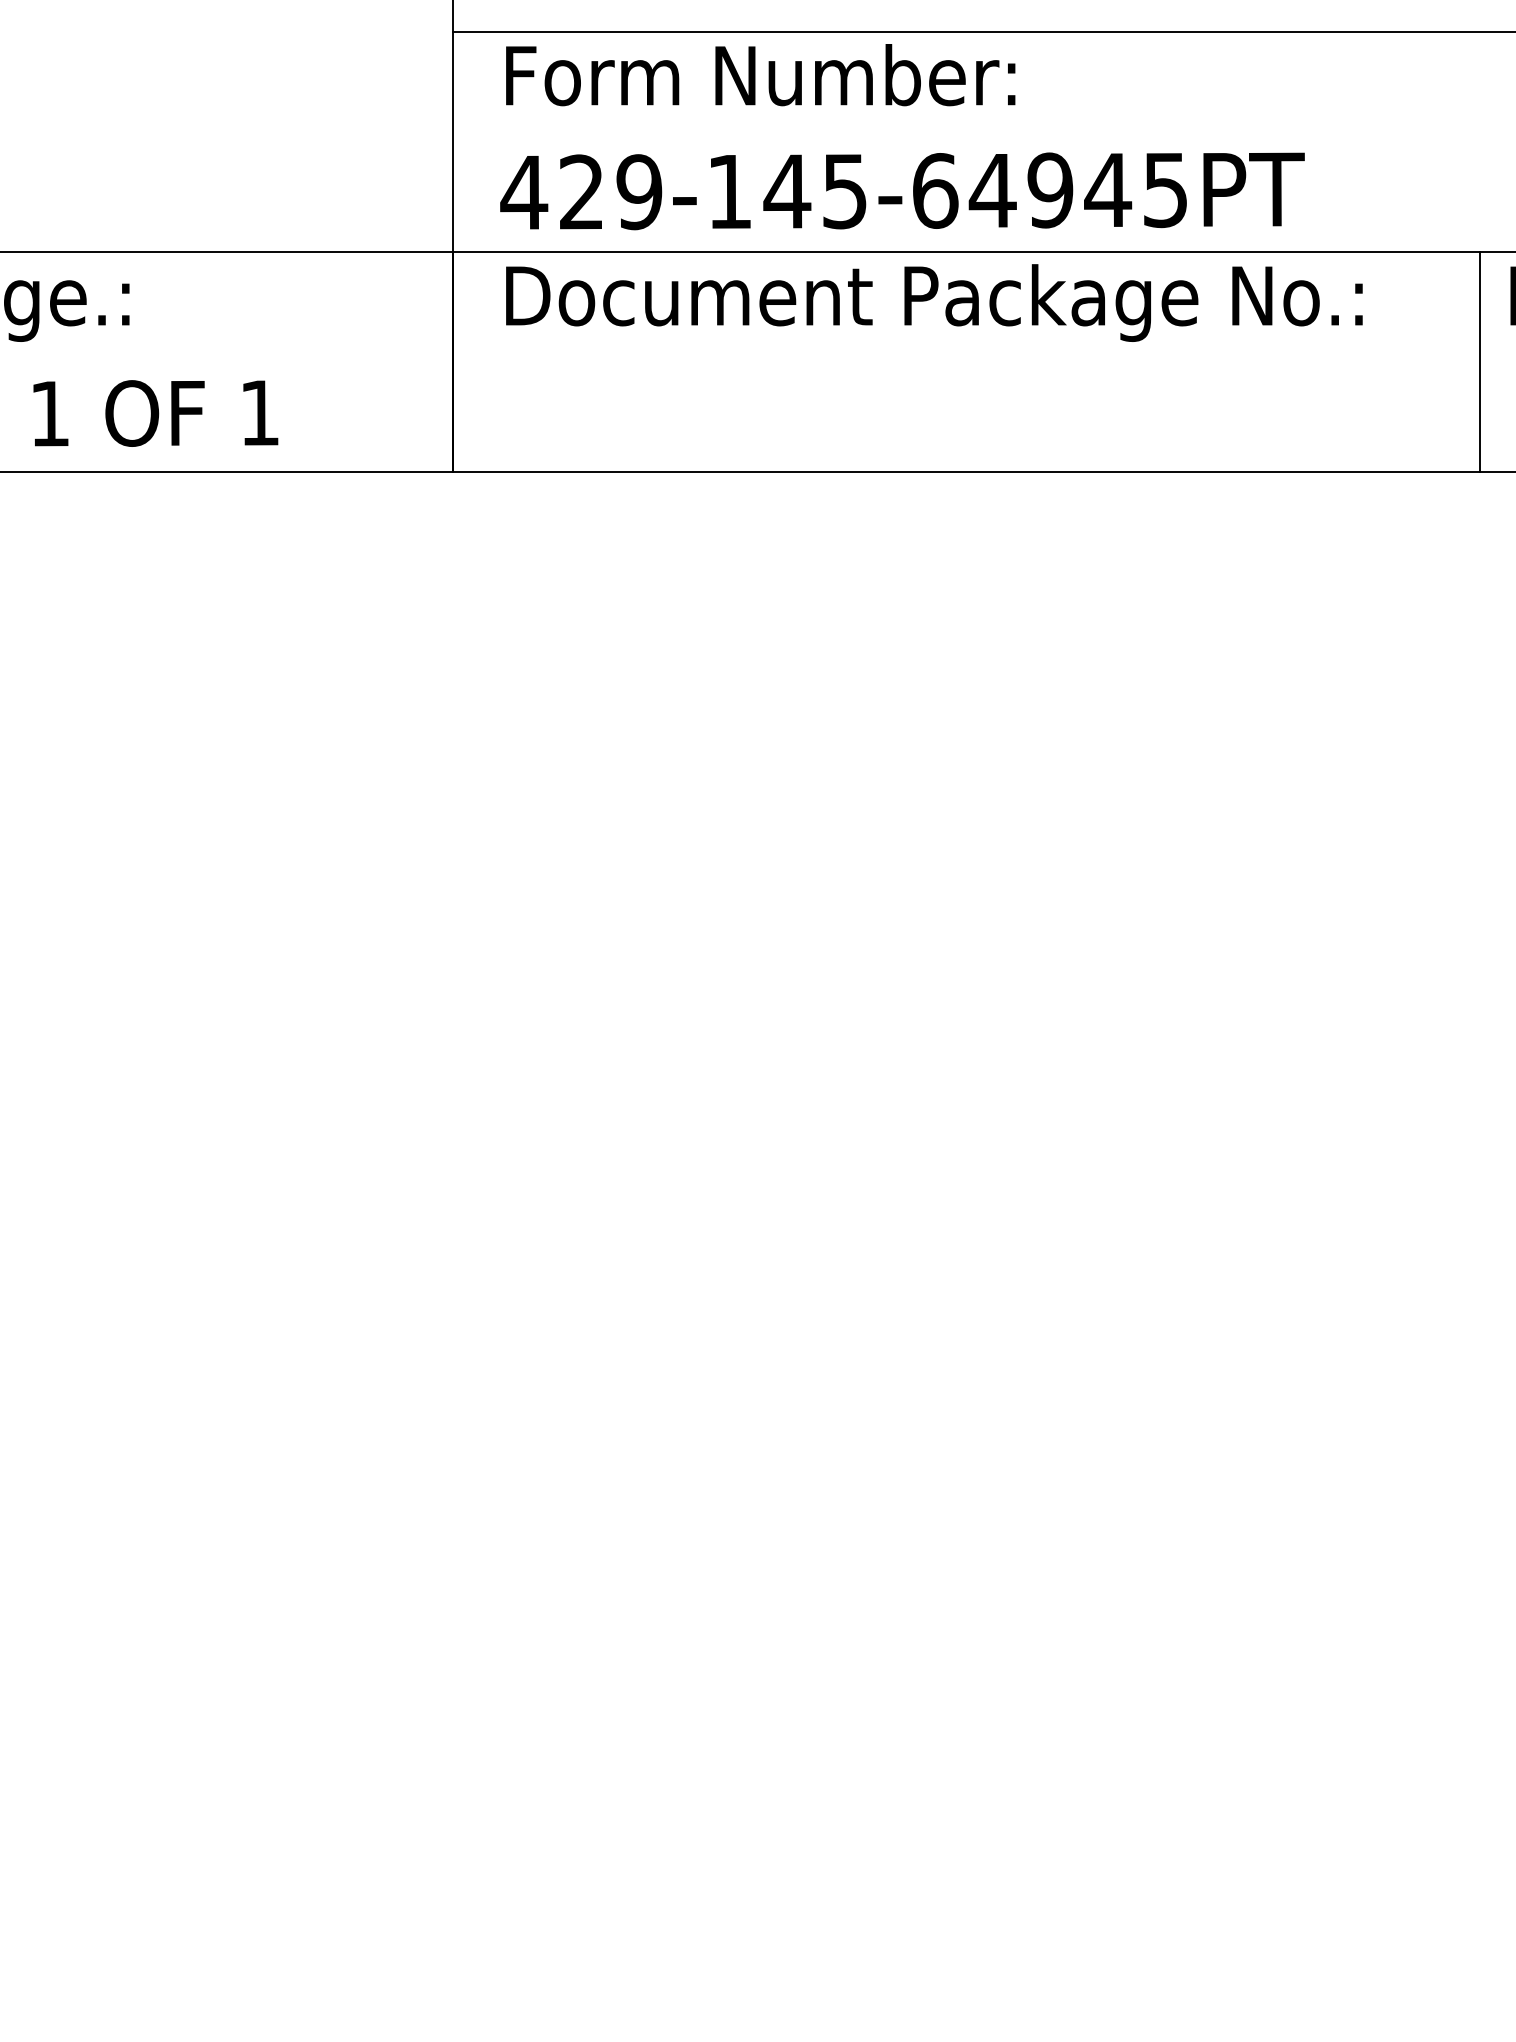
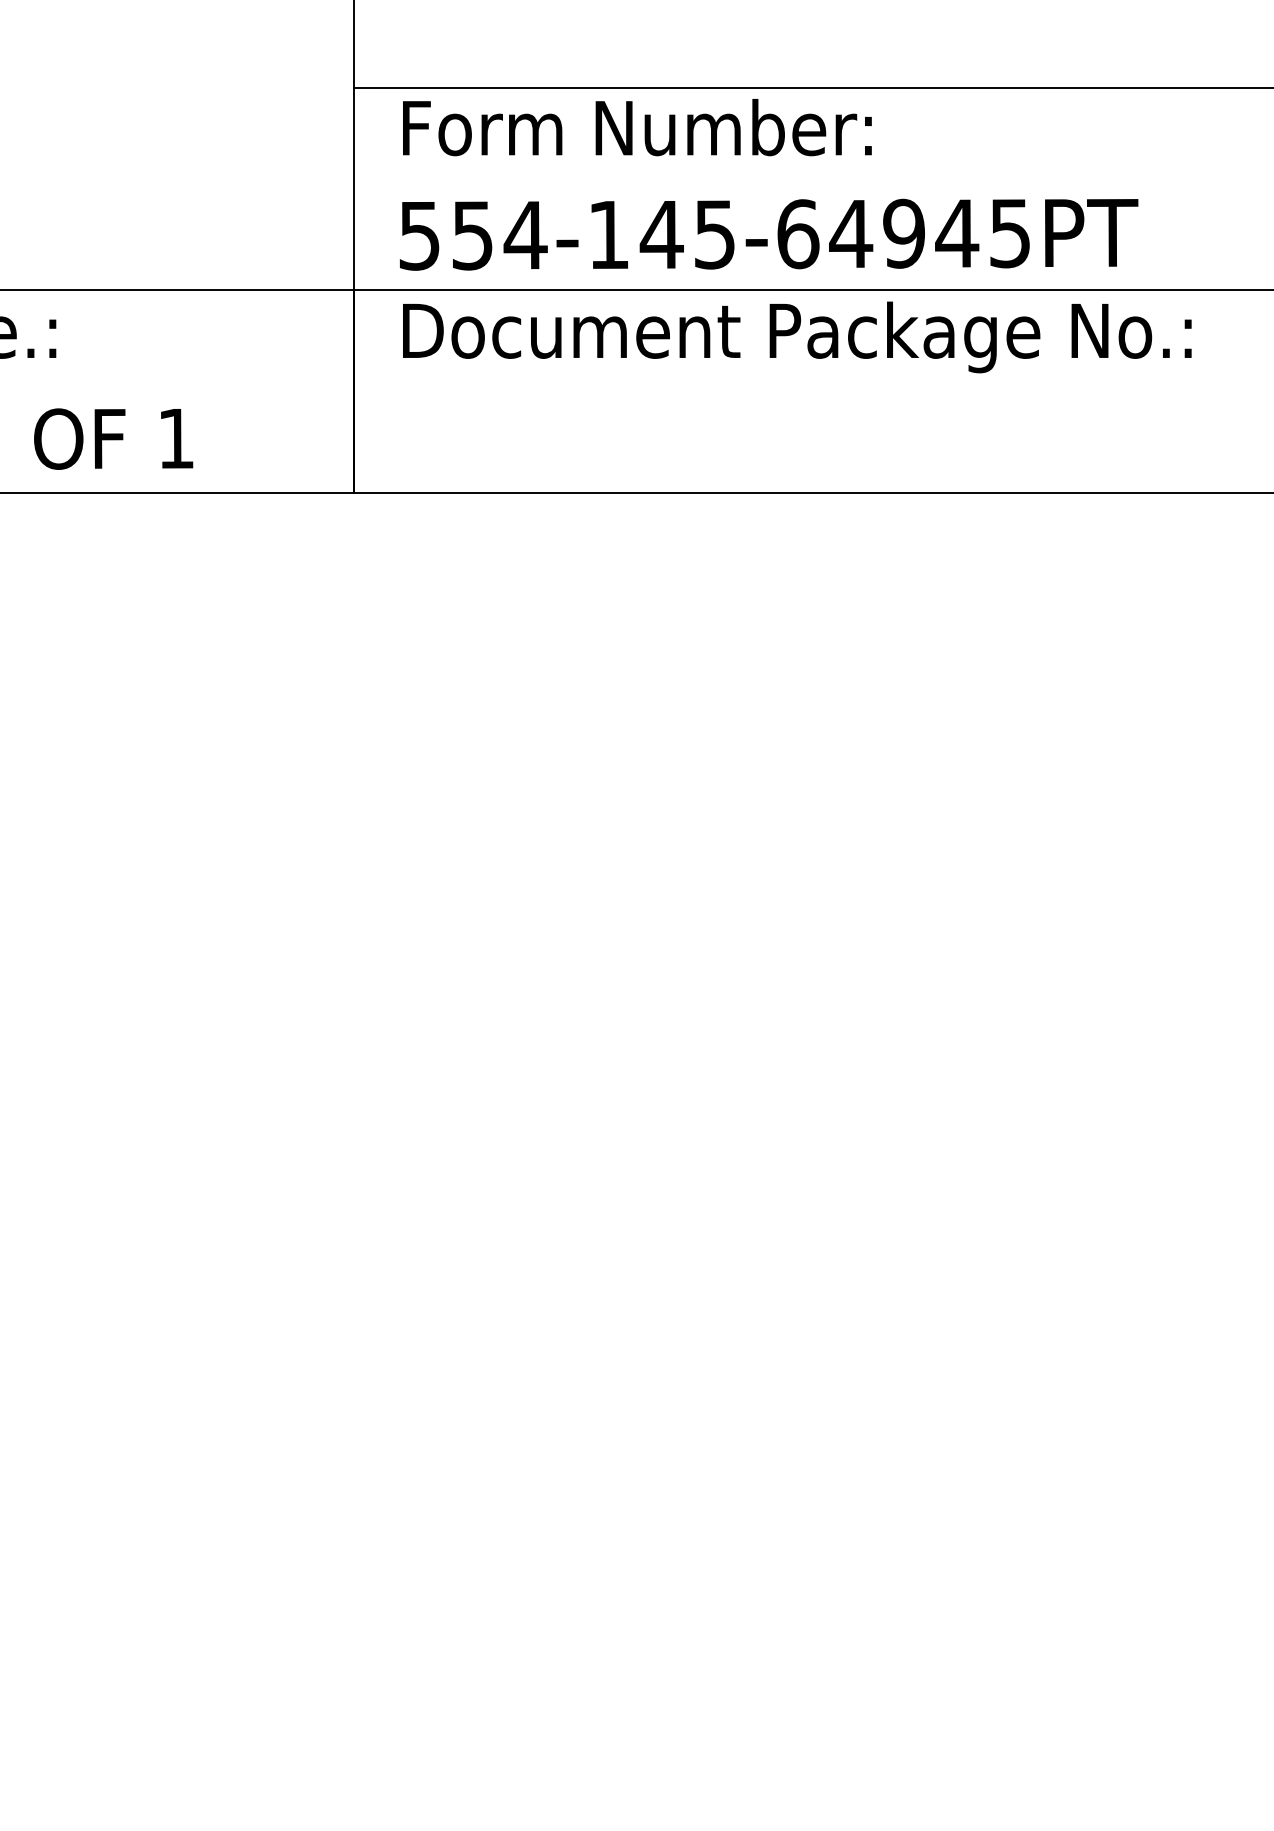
text: (581, 192) -> (472, 235), 429-145-64945PT -> 554-145-64945PT

